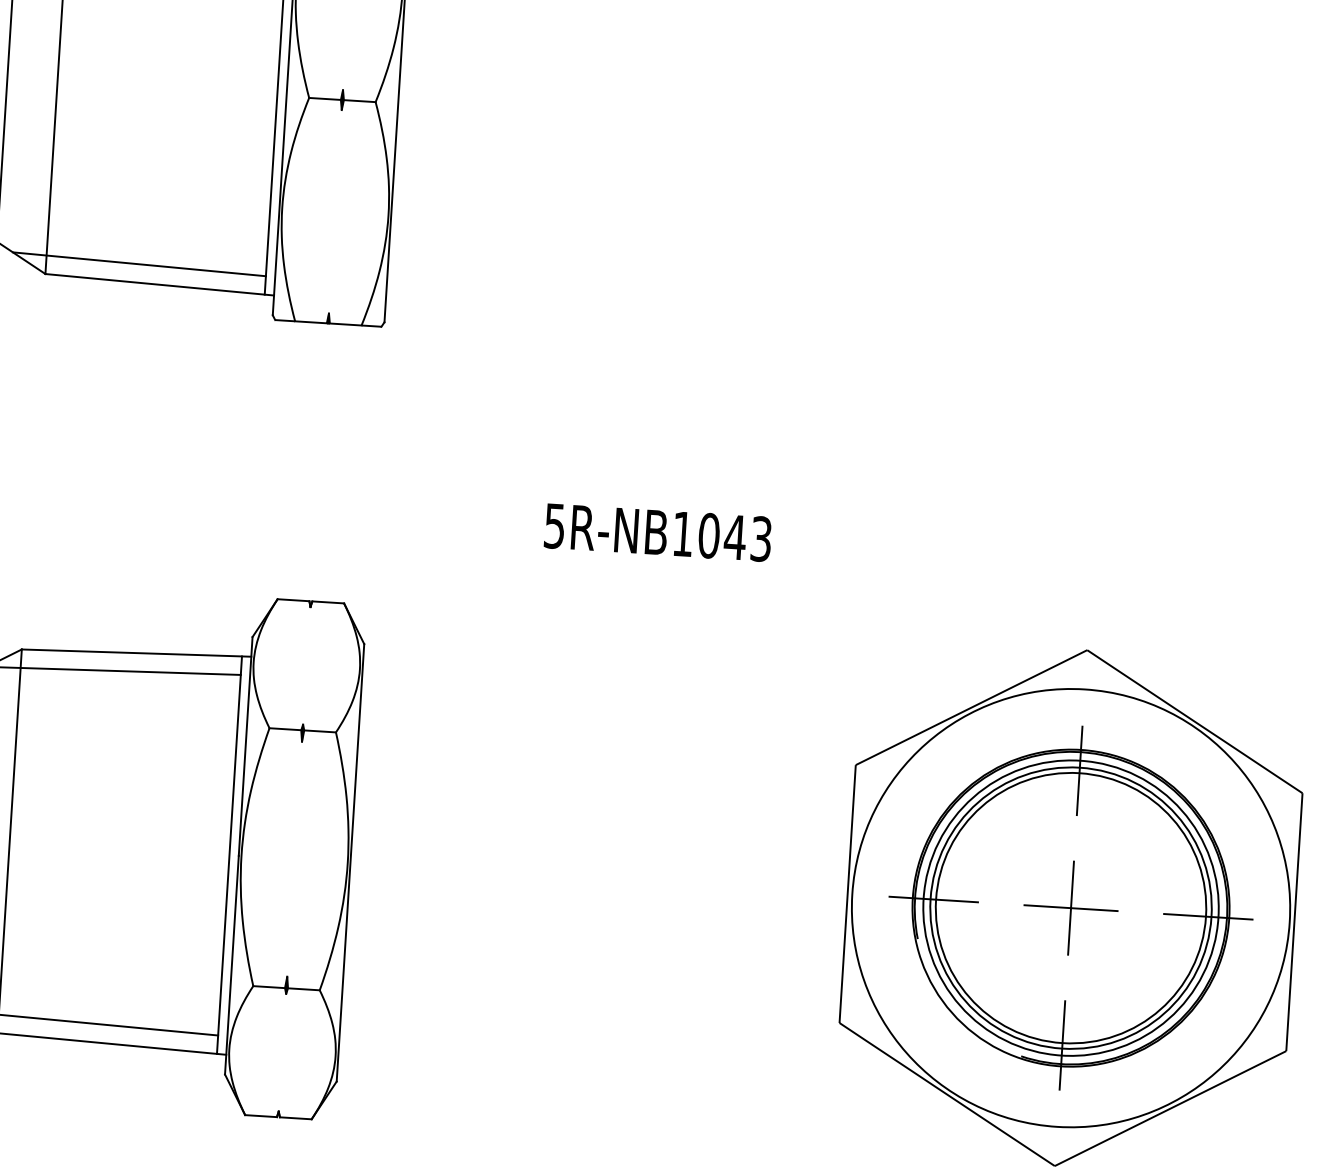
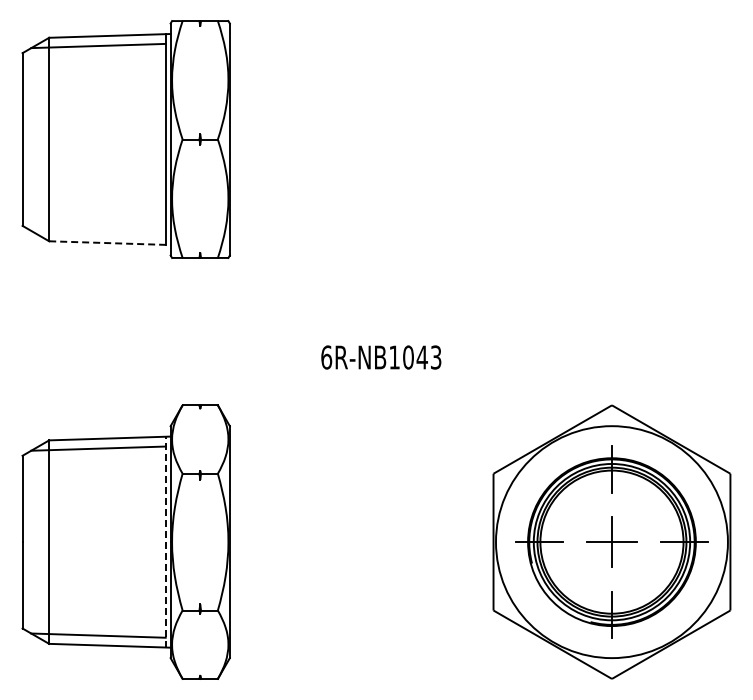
line: (139, 263) -> (98, 232), removed
line: (158, 285) -> (109, 243), solid -> dashed
text: (554, 526) -> (326, 357), 5R-NB1043 -> 6R-NB1043
line: (229, 853) -> (165, 541), solid -> dashed

